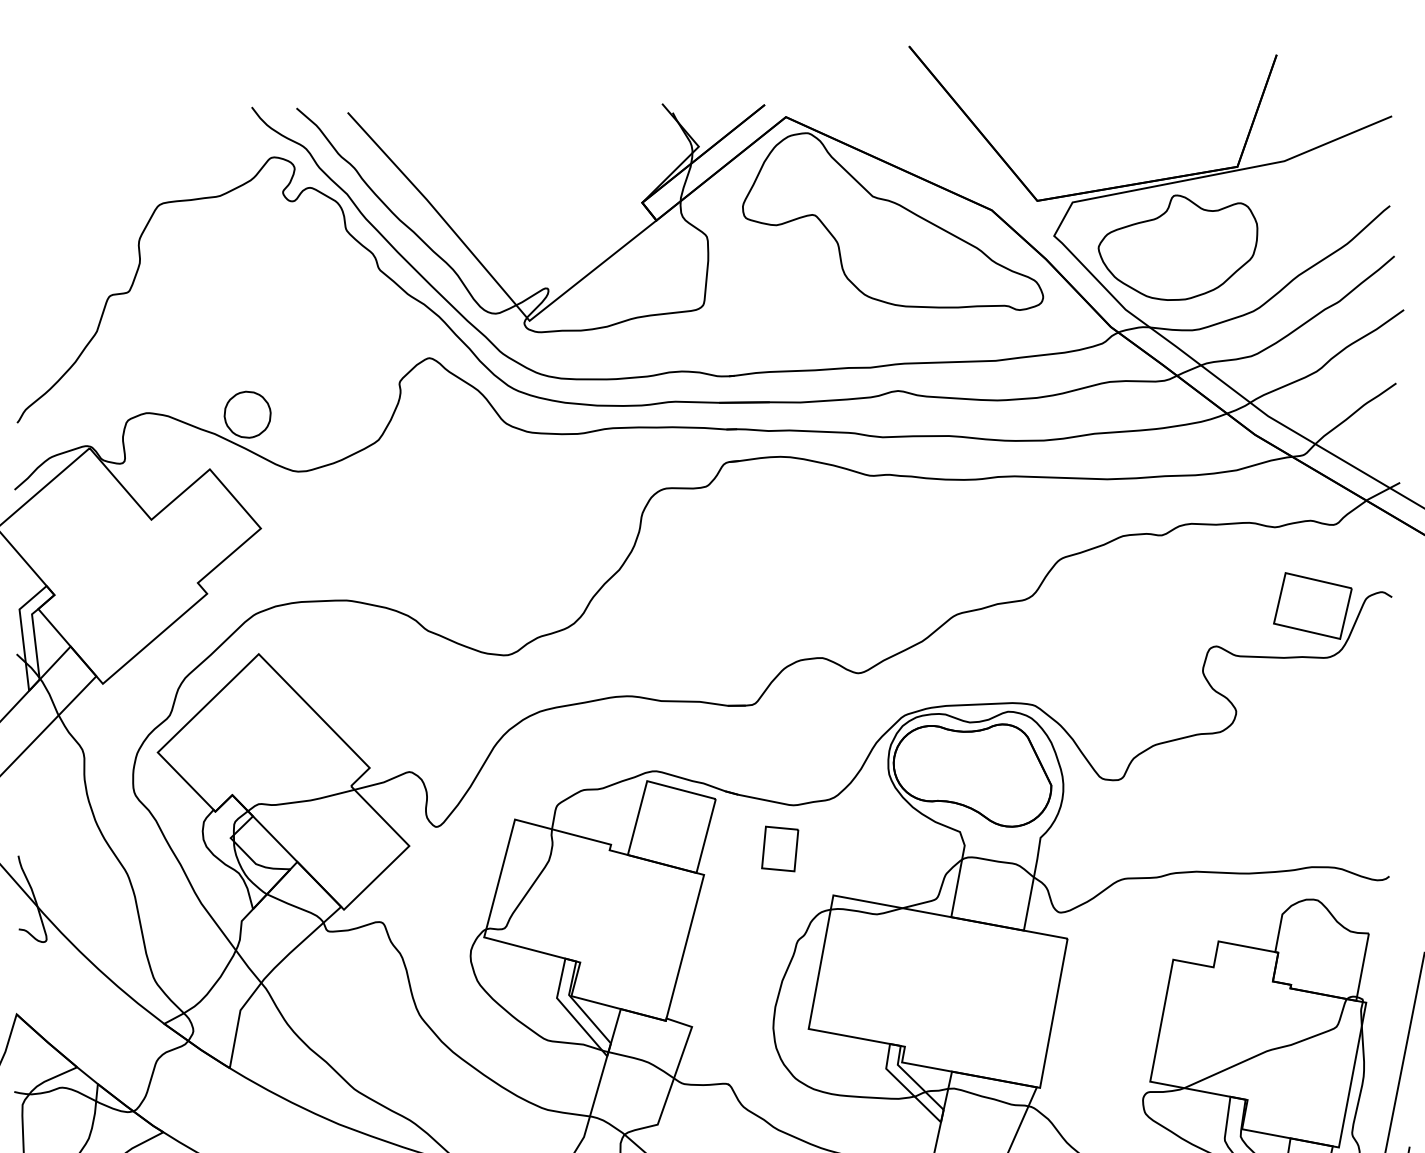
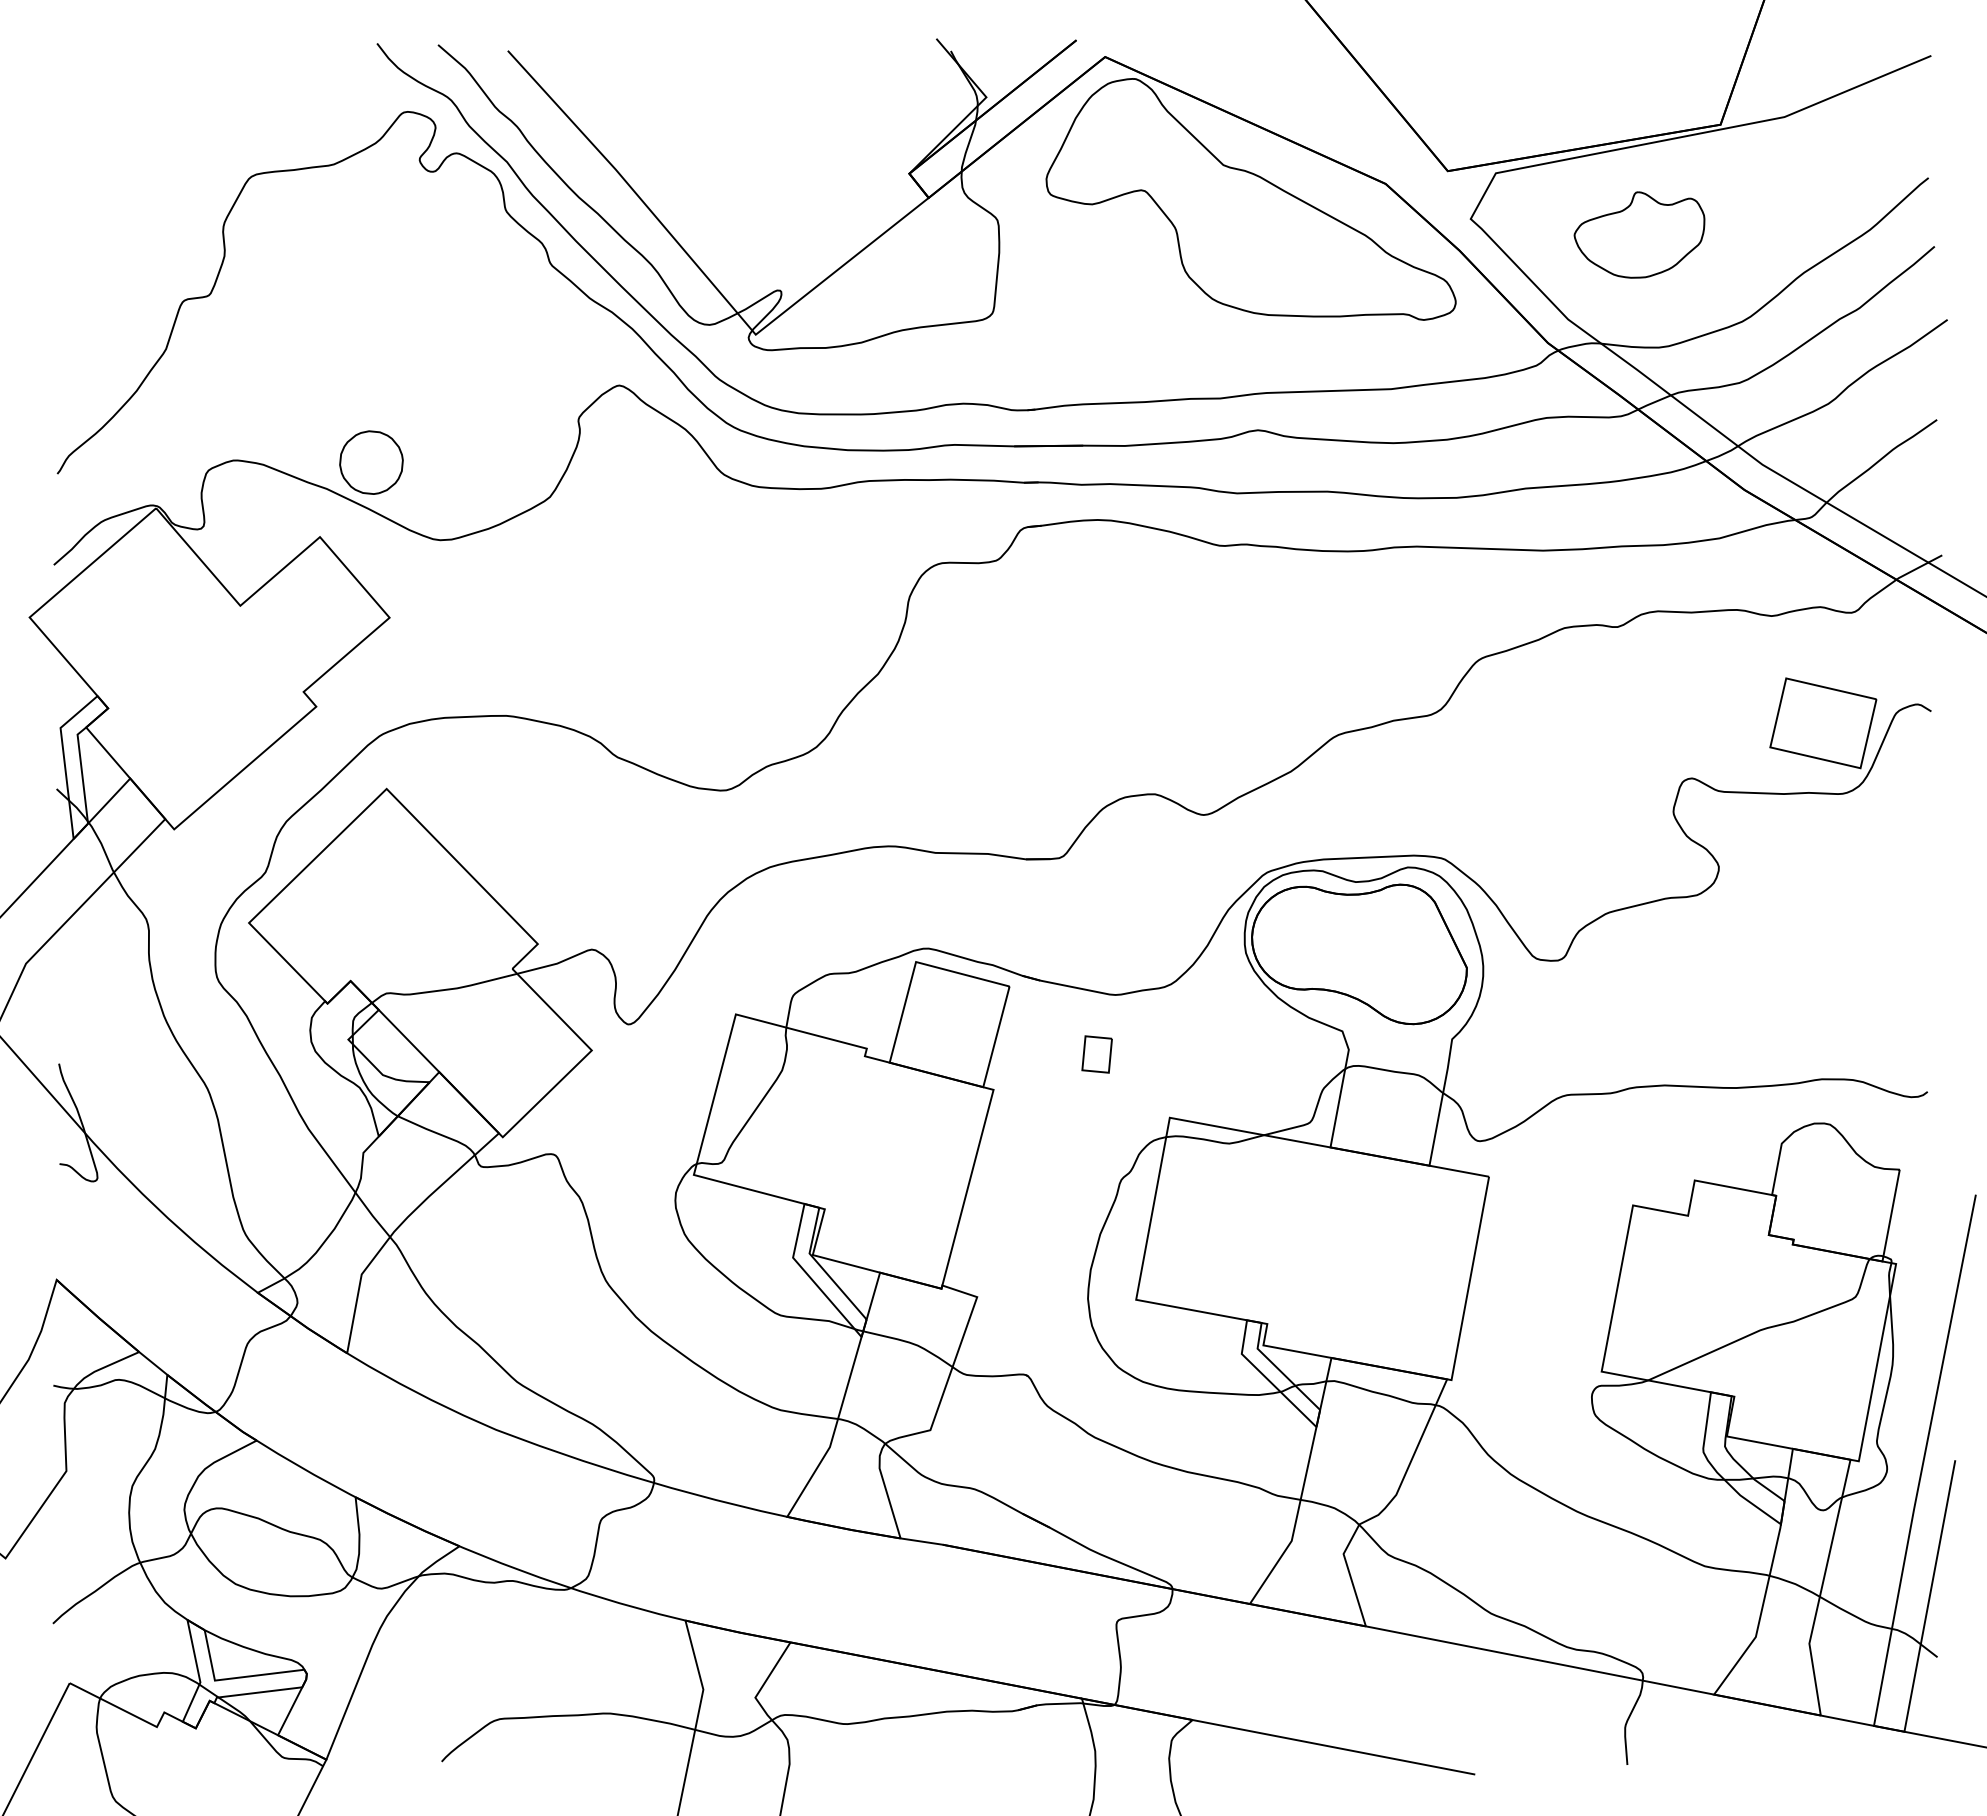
part: (1178, 247) -> (1639, 234), size x0.6
part: (779, 848) -> (1096, 1054), size x0.6

